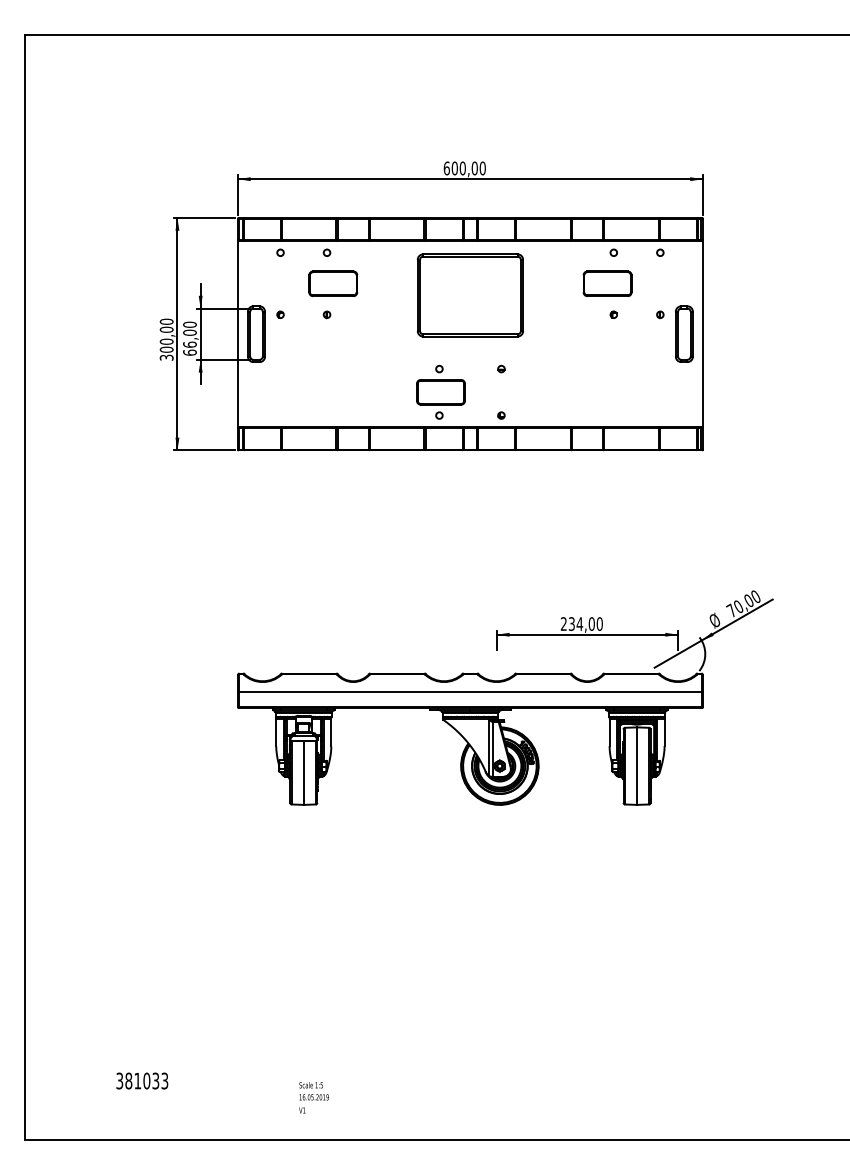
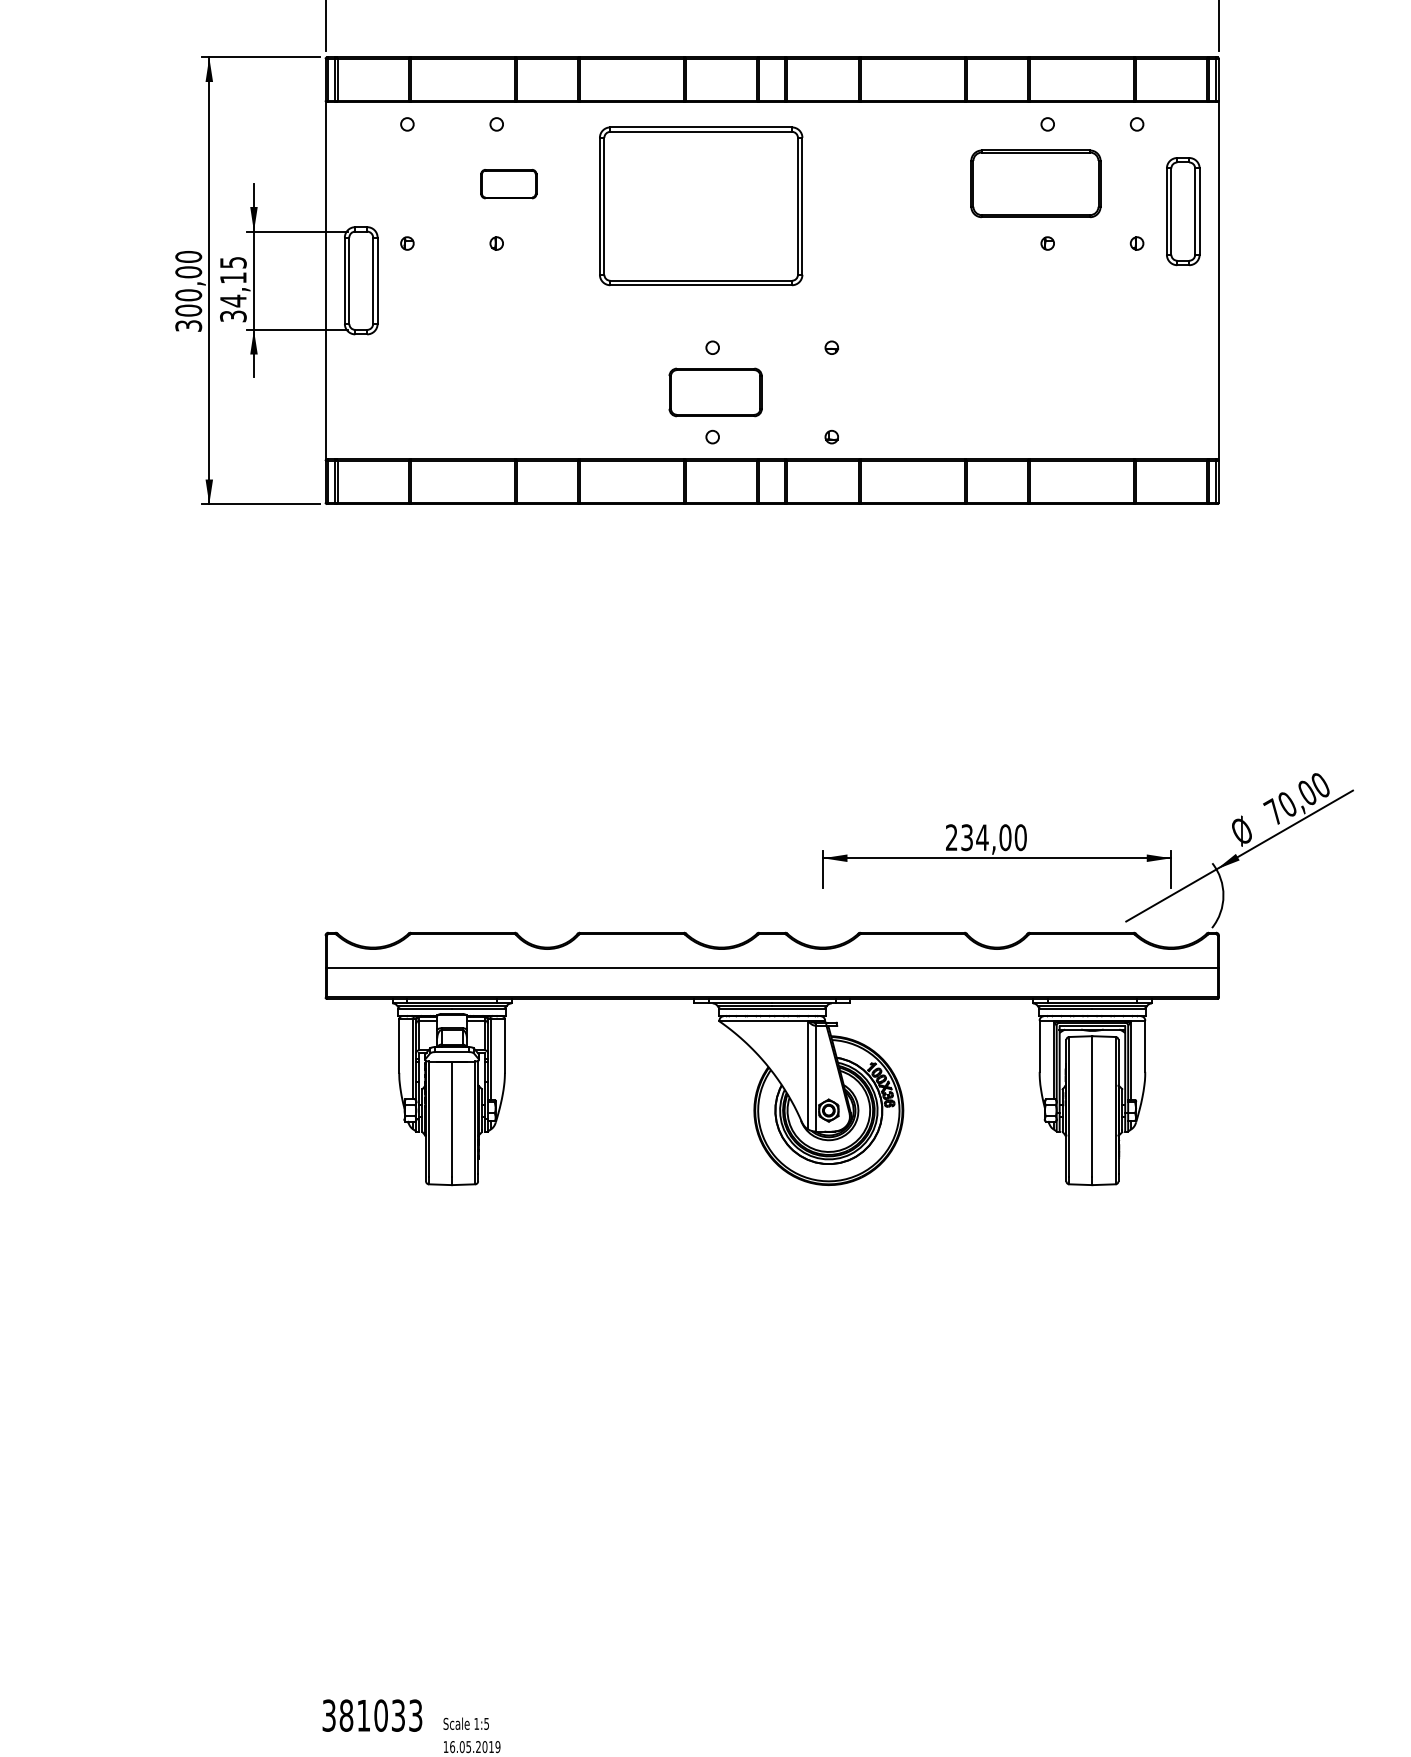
part: (333, 283) -> (509, 183), size x0.6
part: (607, 283) -> (1035, 183), size x1.4
part: (469, 295) -> (699, 206), moved
part: (684, 333) -> (1183, 210), moved
text: (189, 338) -> (232, 289), 66,00 -> 34,15
text: (142, 1080) -> (372, 1714), moved

